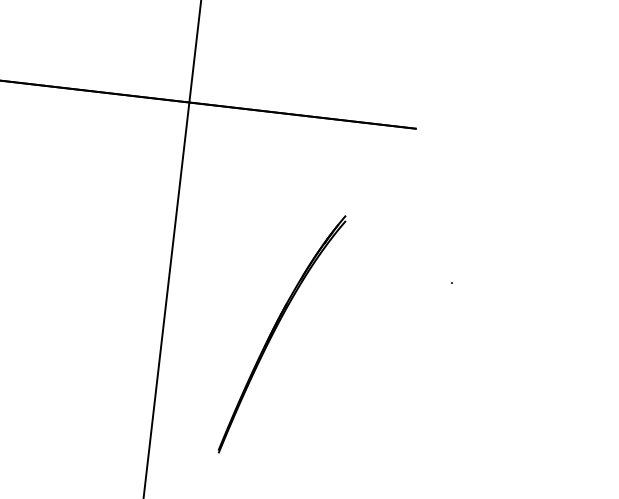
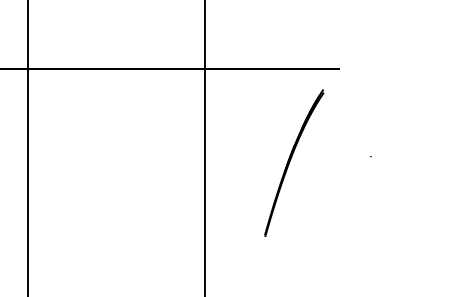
part: (282, 333) -> (294, 162), moved

